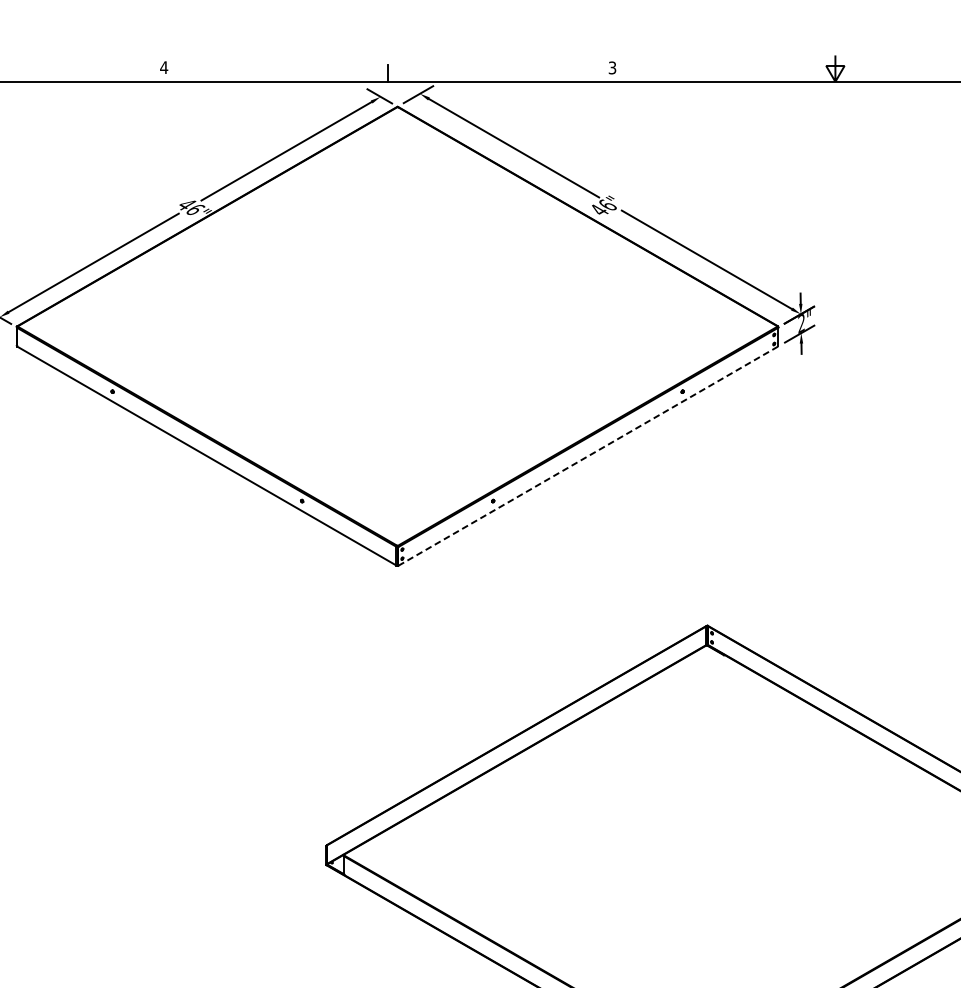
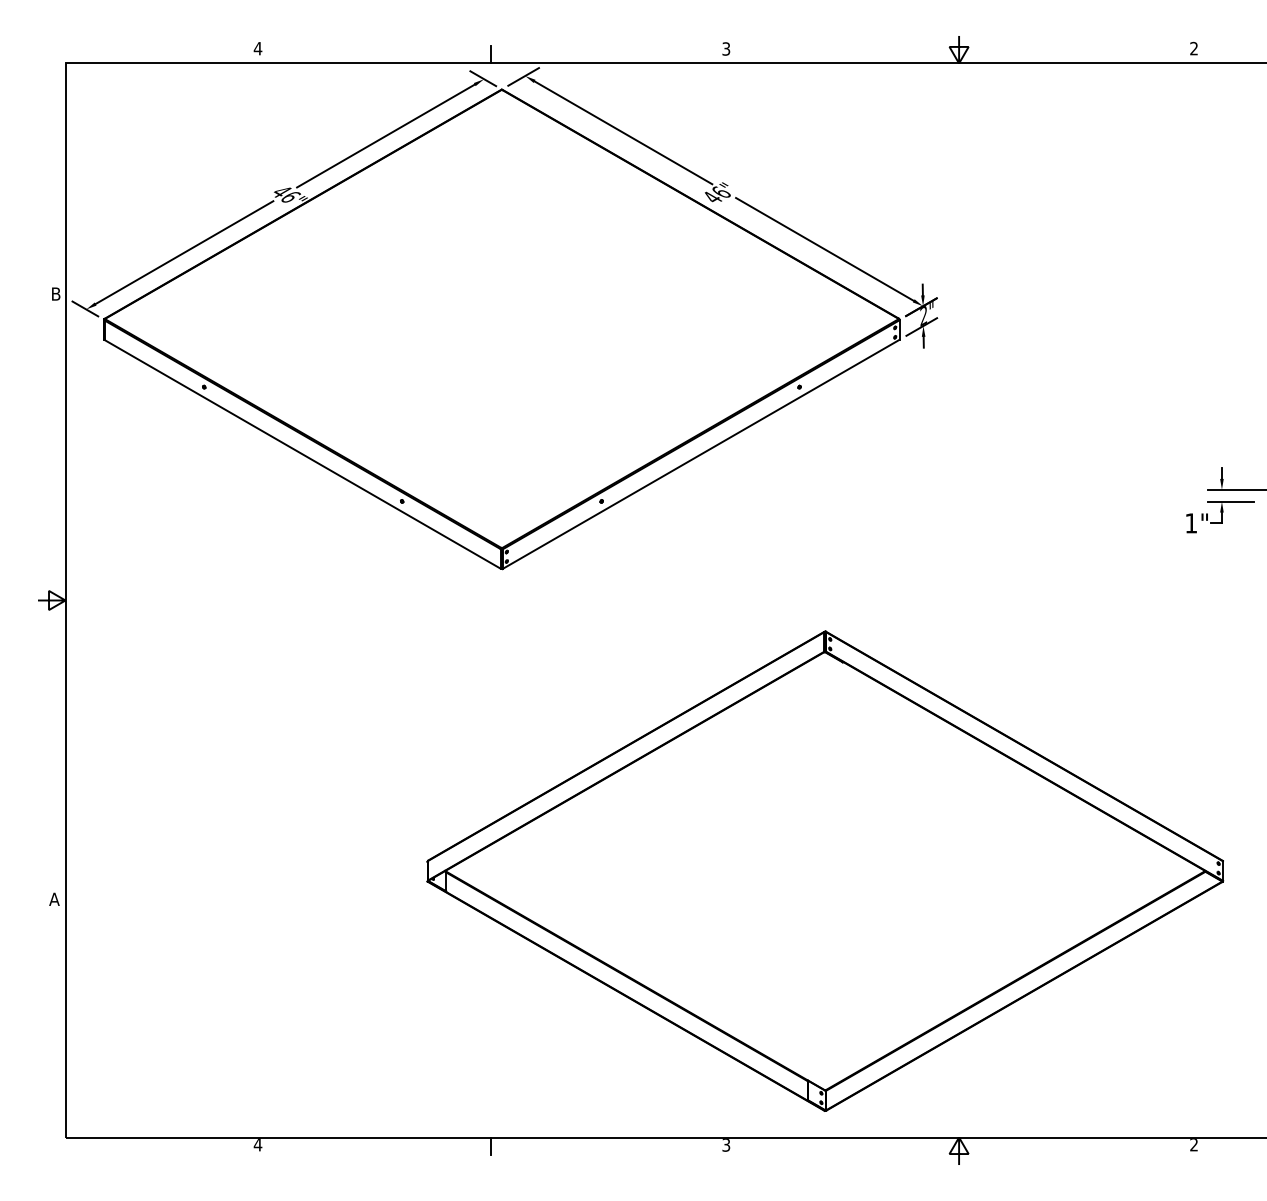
line: (588, 456) -> (701, 454), dashed -> solid

